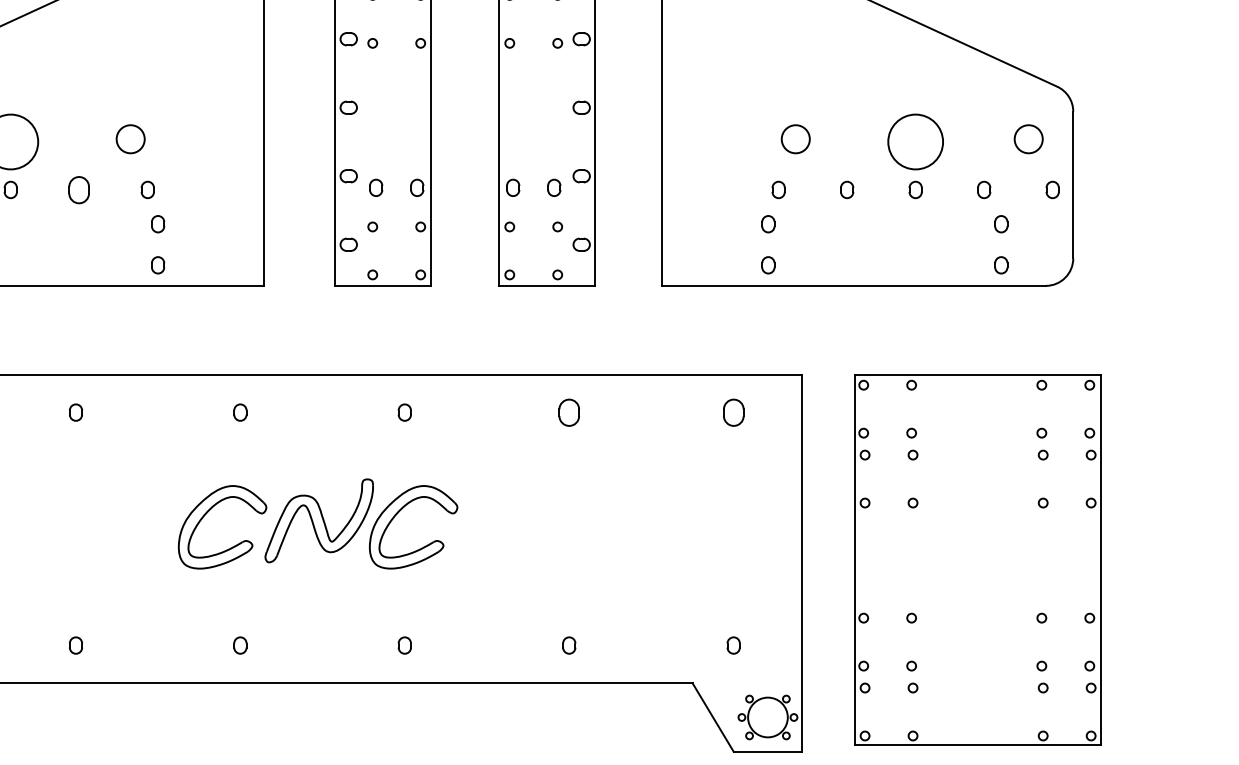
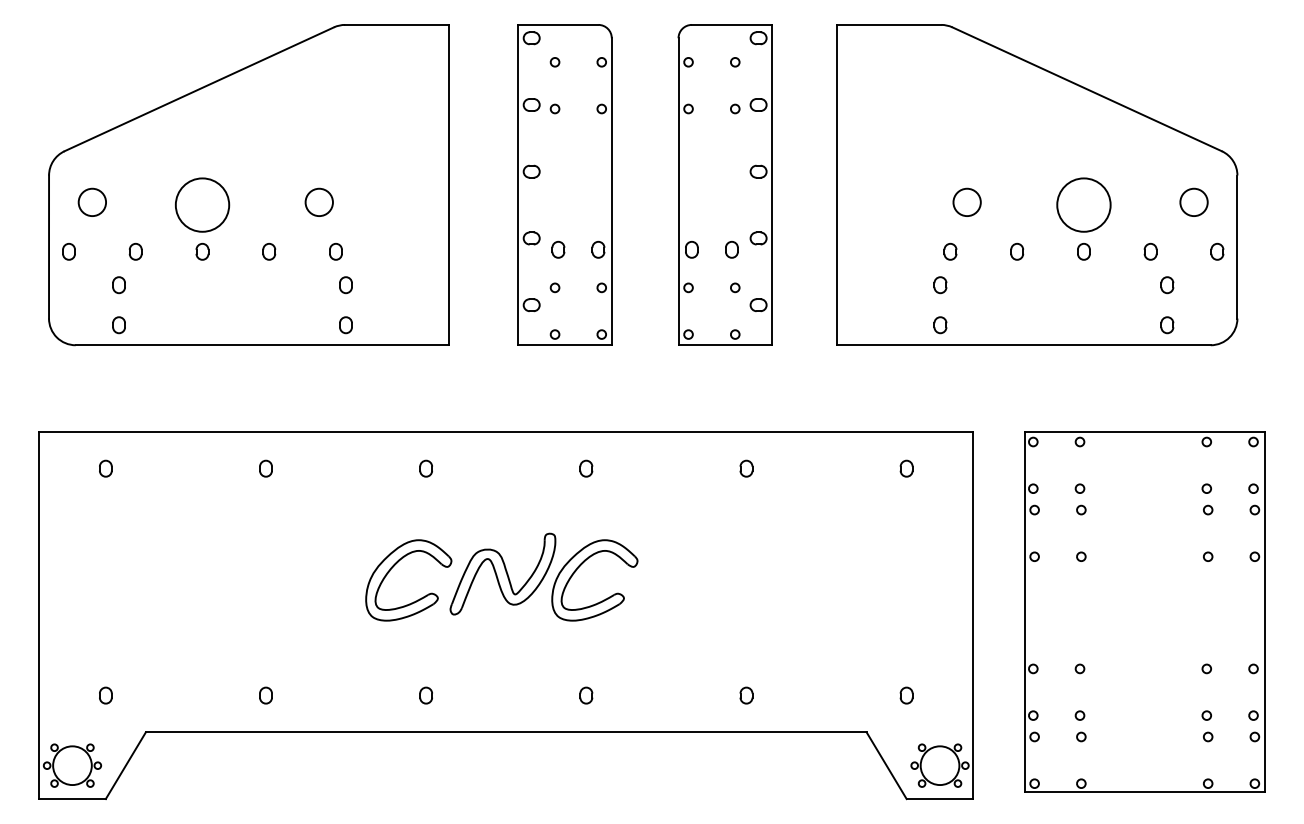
part: (79, 189) -> (269, 251), size x0.62
part: (569, 412) -> (746, 468), size x0.62
part: (733, 412) -> (906, 468), size x0.62

